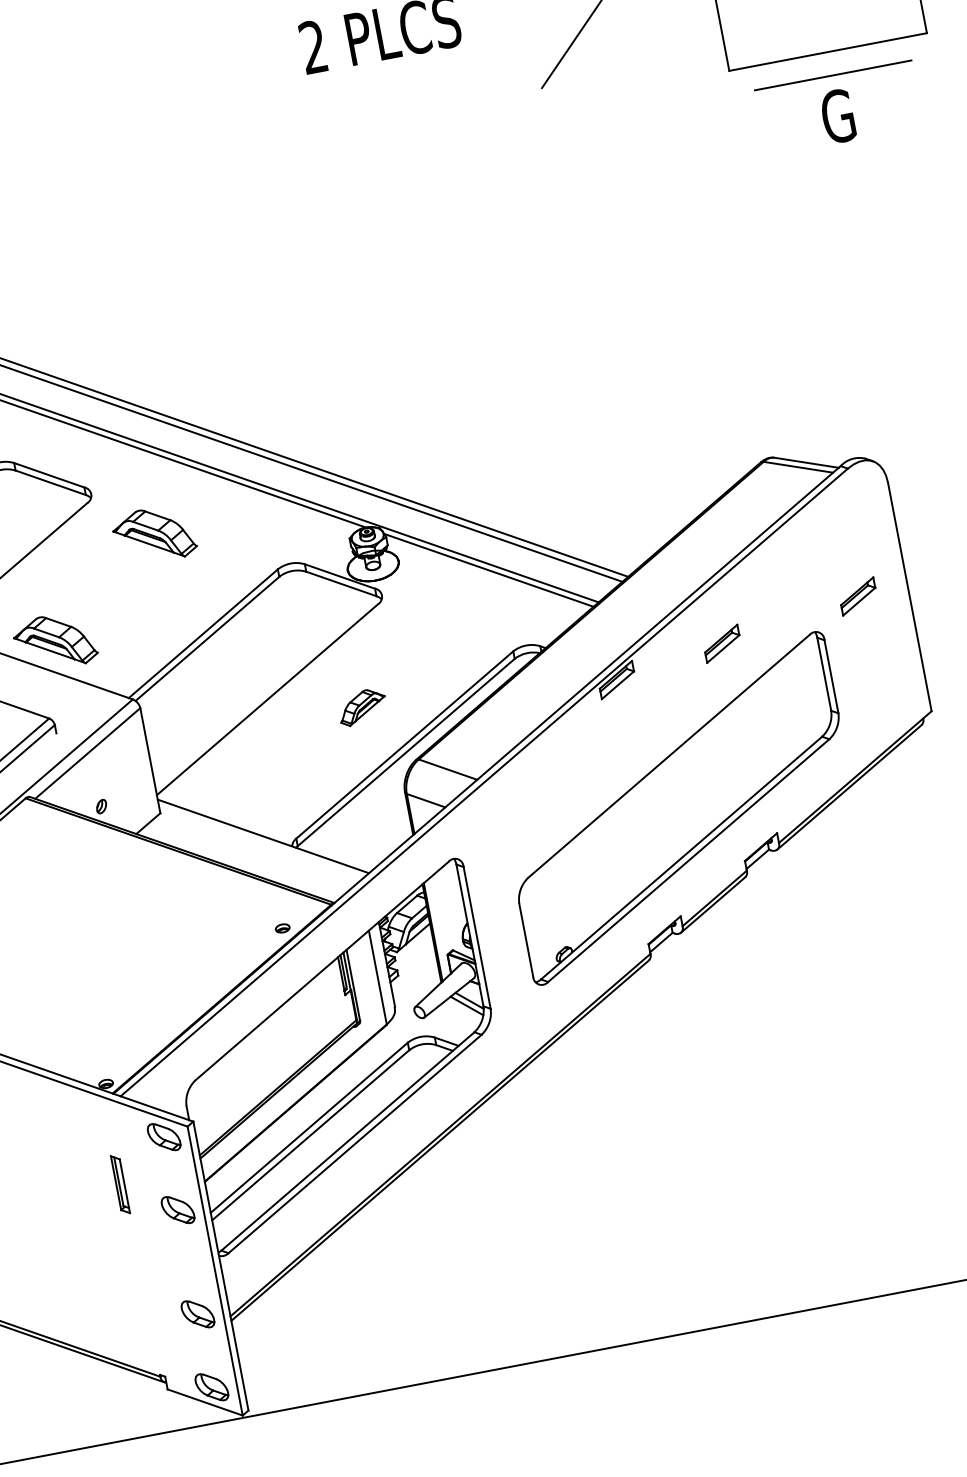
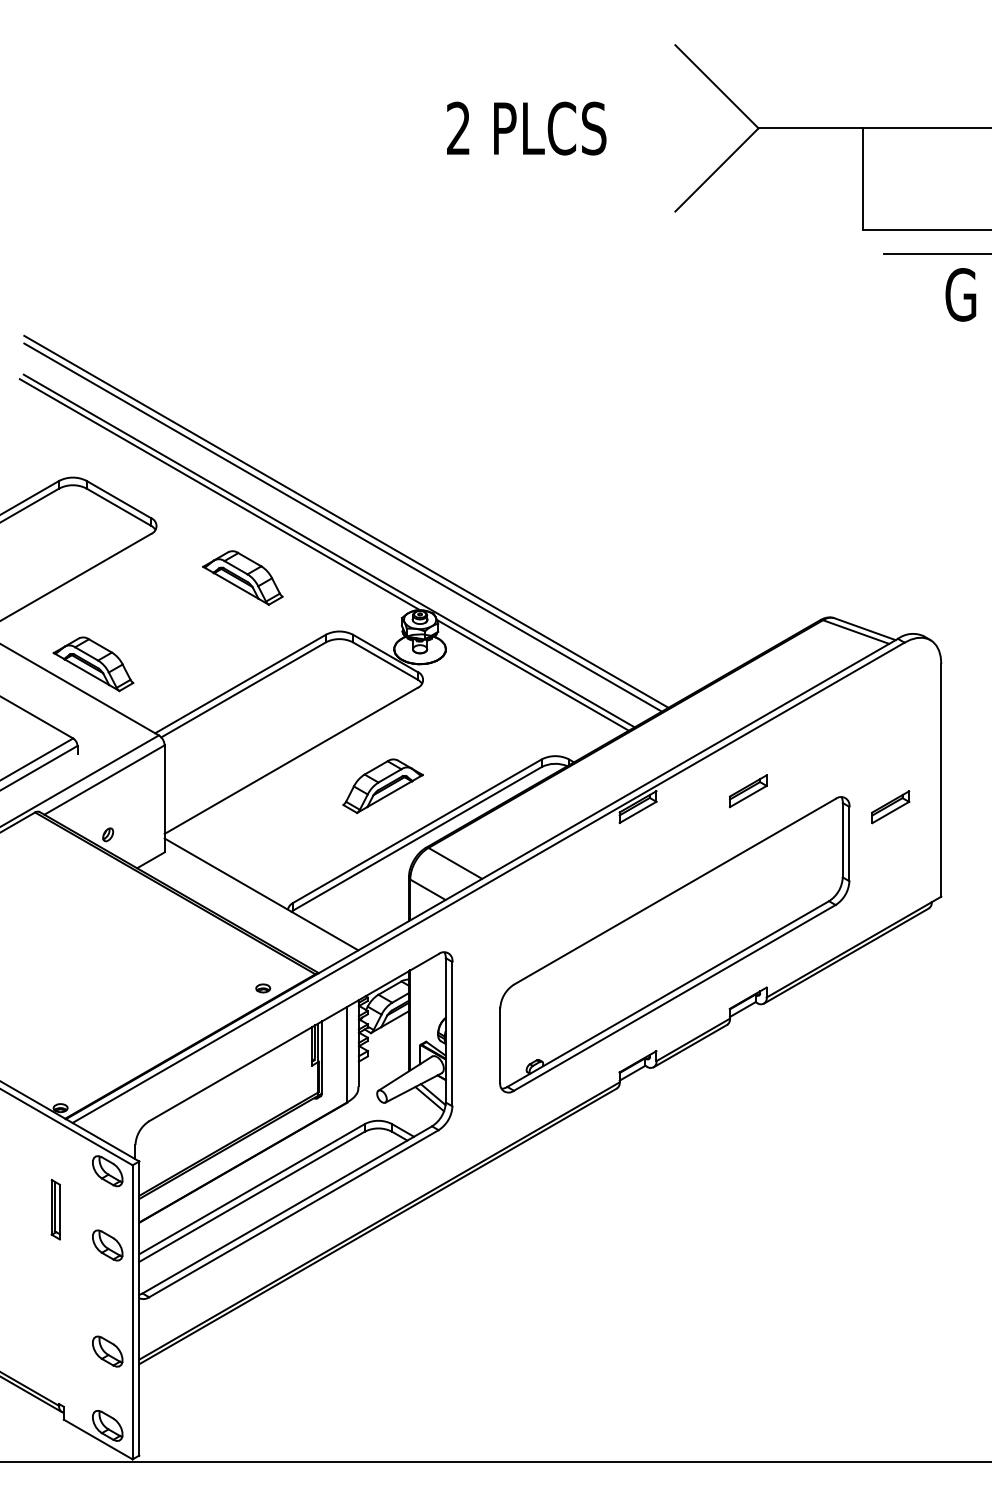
part: (153, 534) -> (242, 577), moved
part: (858, 596) -> (890, 807), moved
part: (361, 706) -> (382, 785), size x1.67

